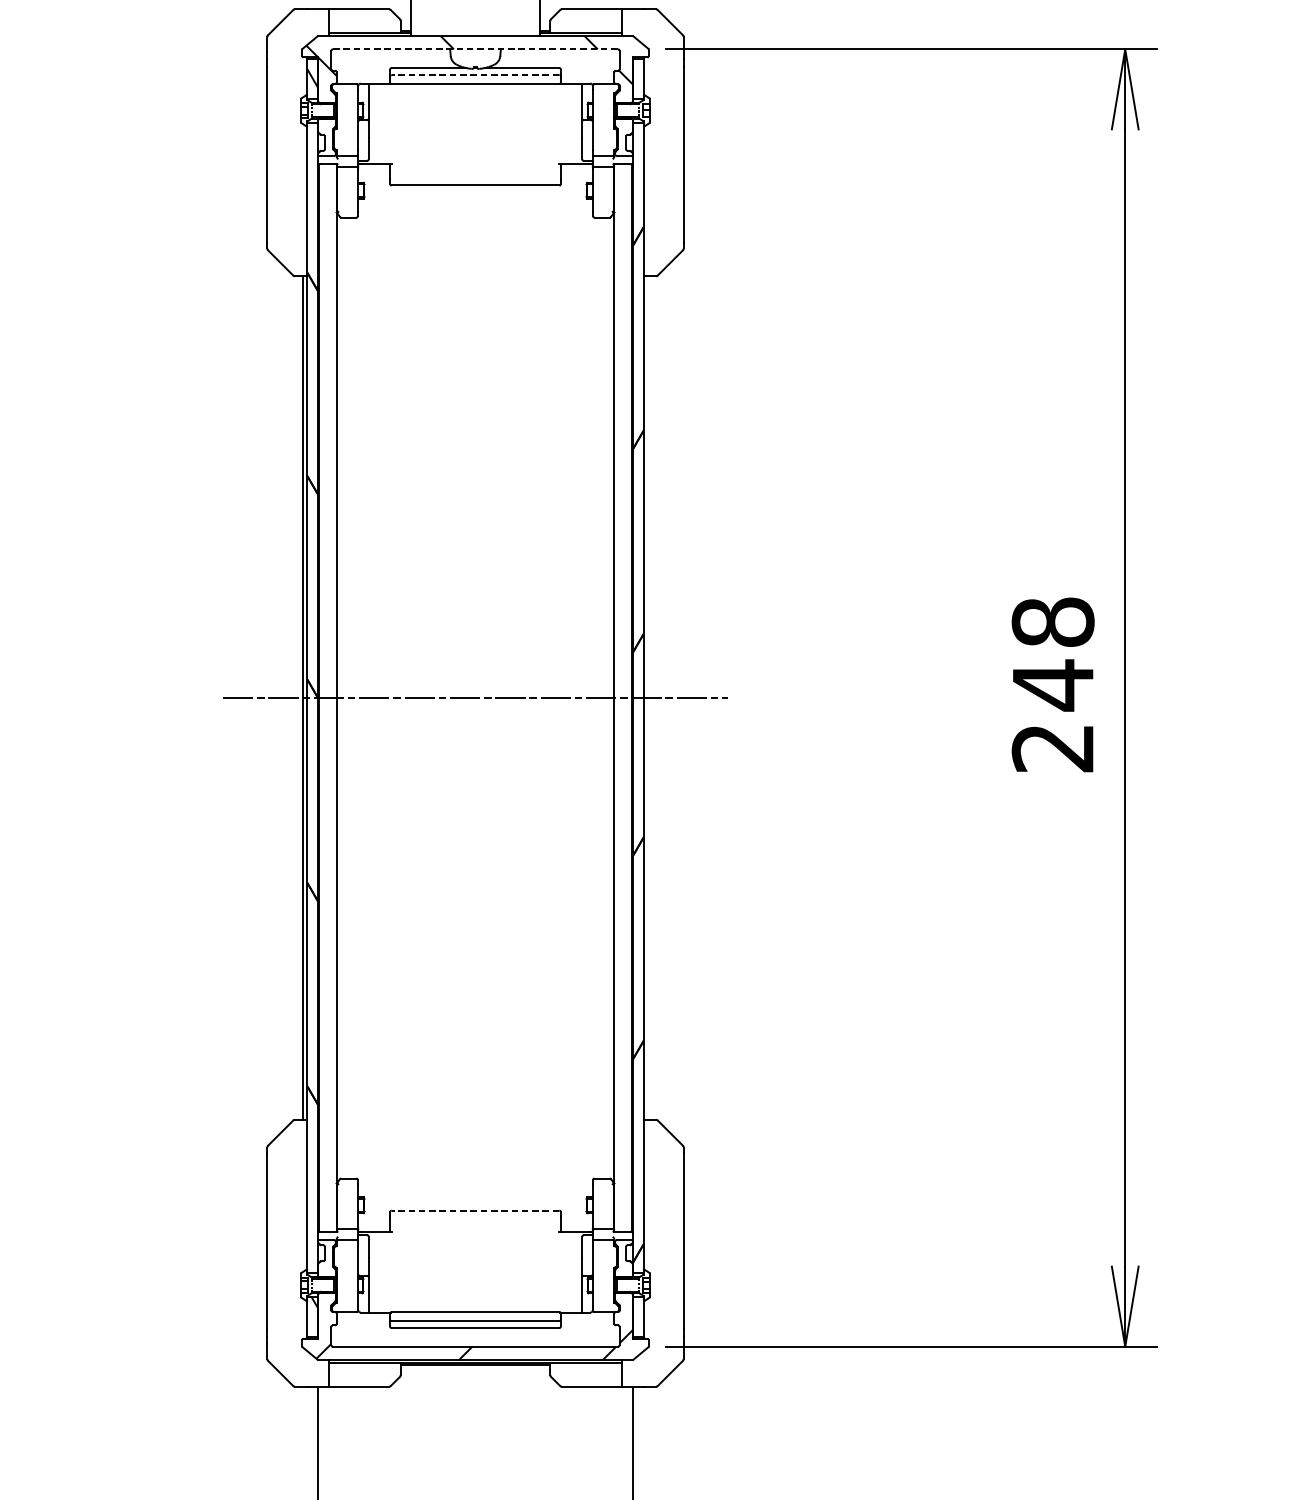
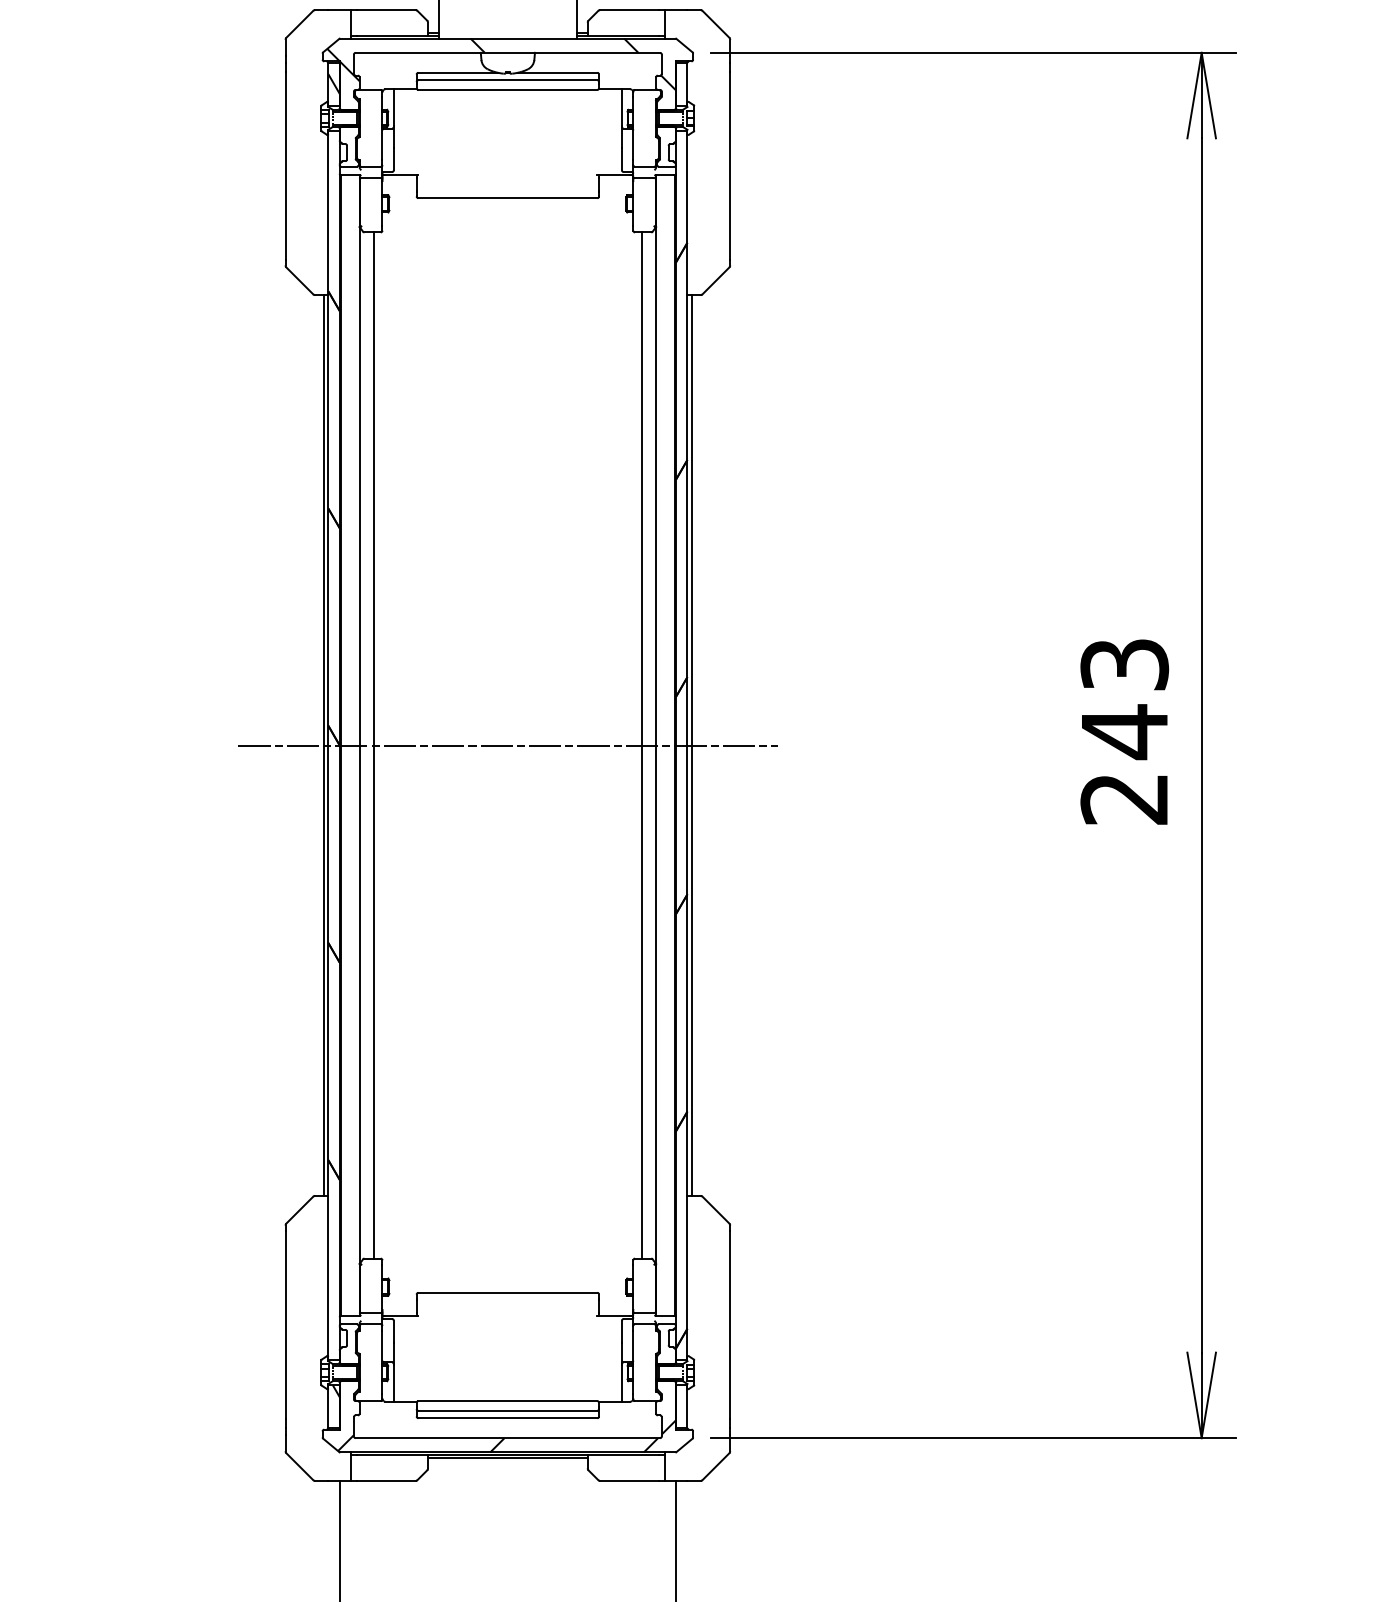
line: (476, 49) -> (508, 52), dashed -> solid
line: (475, 75) -> (507, 80), dashed -> solid
text: (1052, 622) -> (1124, 664), 248 -> 243
line: (349, 698) -> (373, 745), added
line: (600, 698) -> (641, 745), added
line: (648, 698) -> (692, 745), added
line: (475, 1210) -> (507, 1292), dashed -> solid

